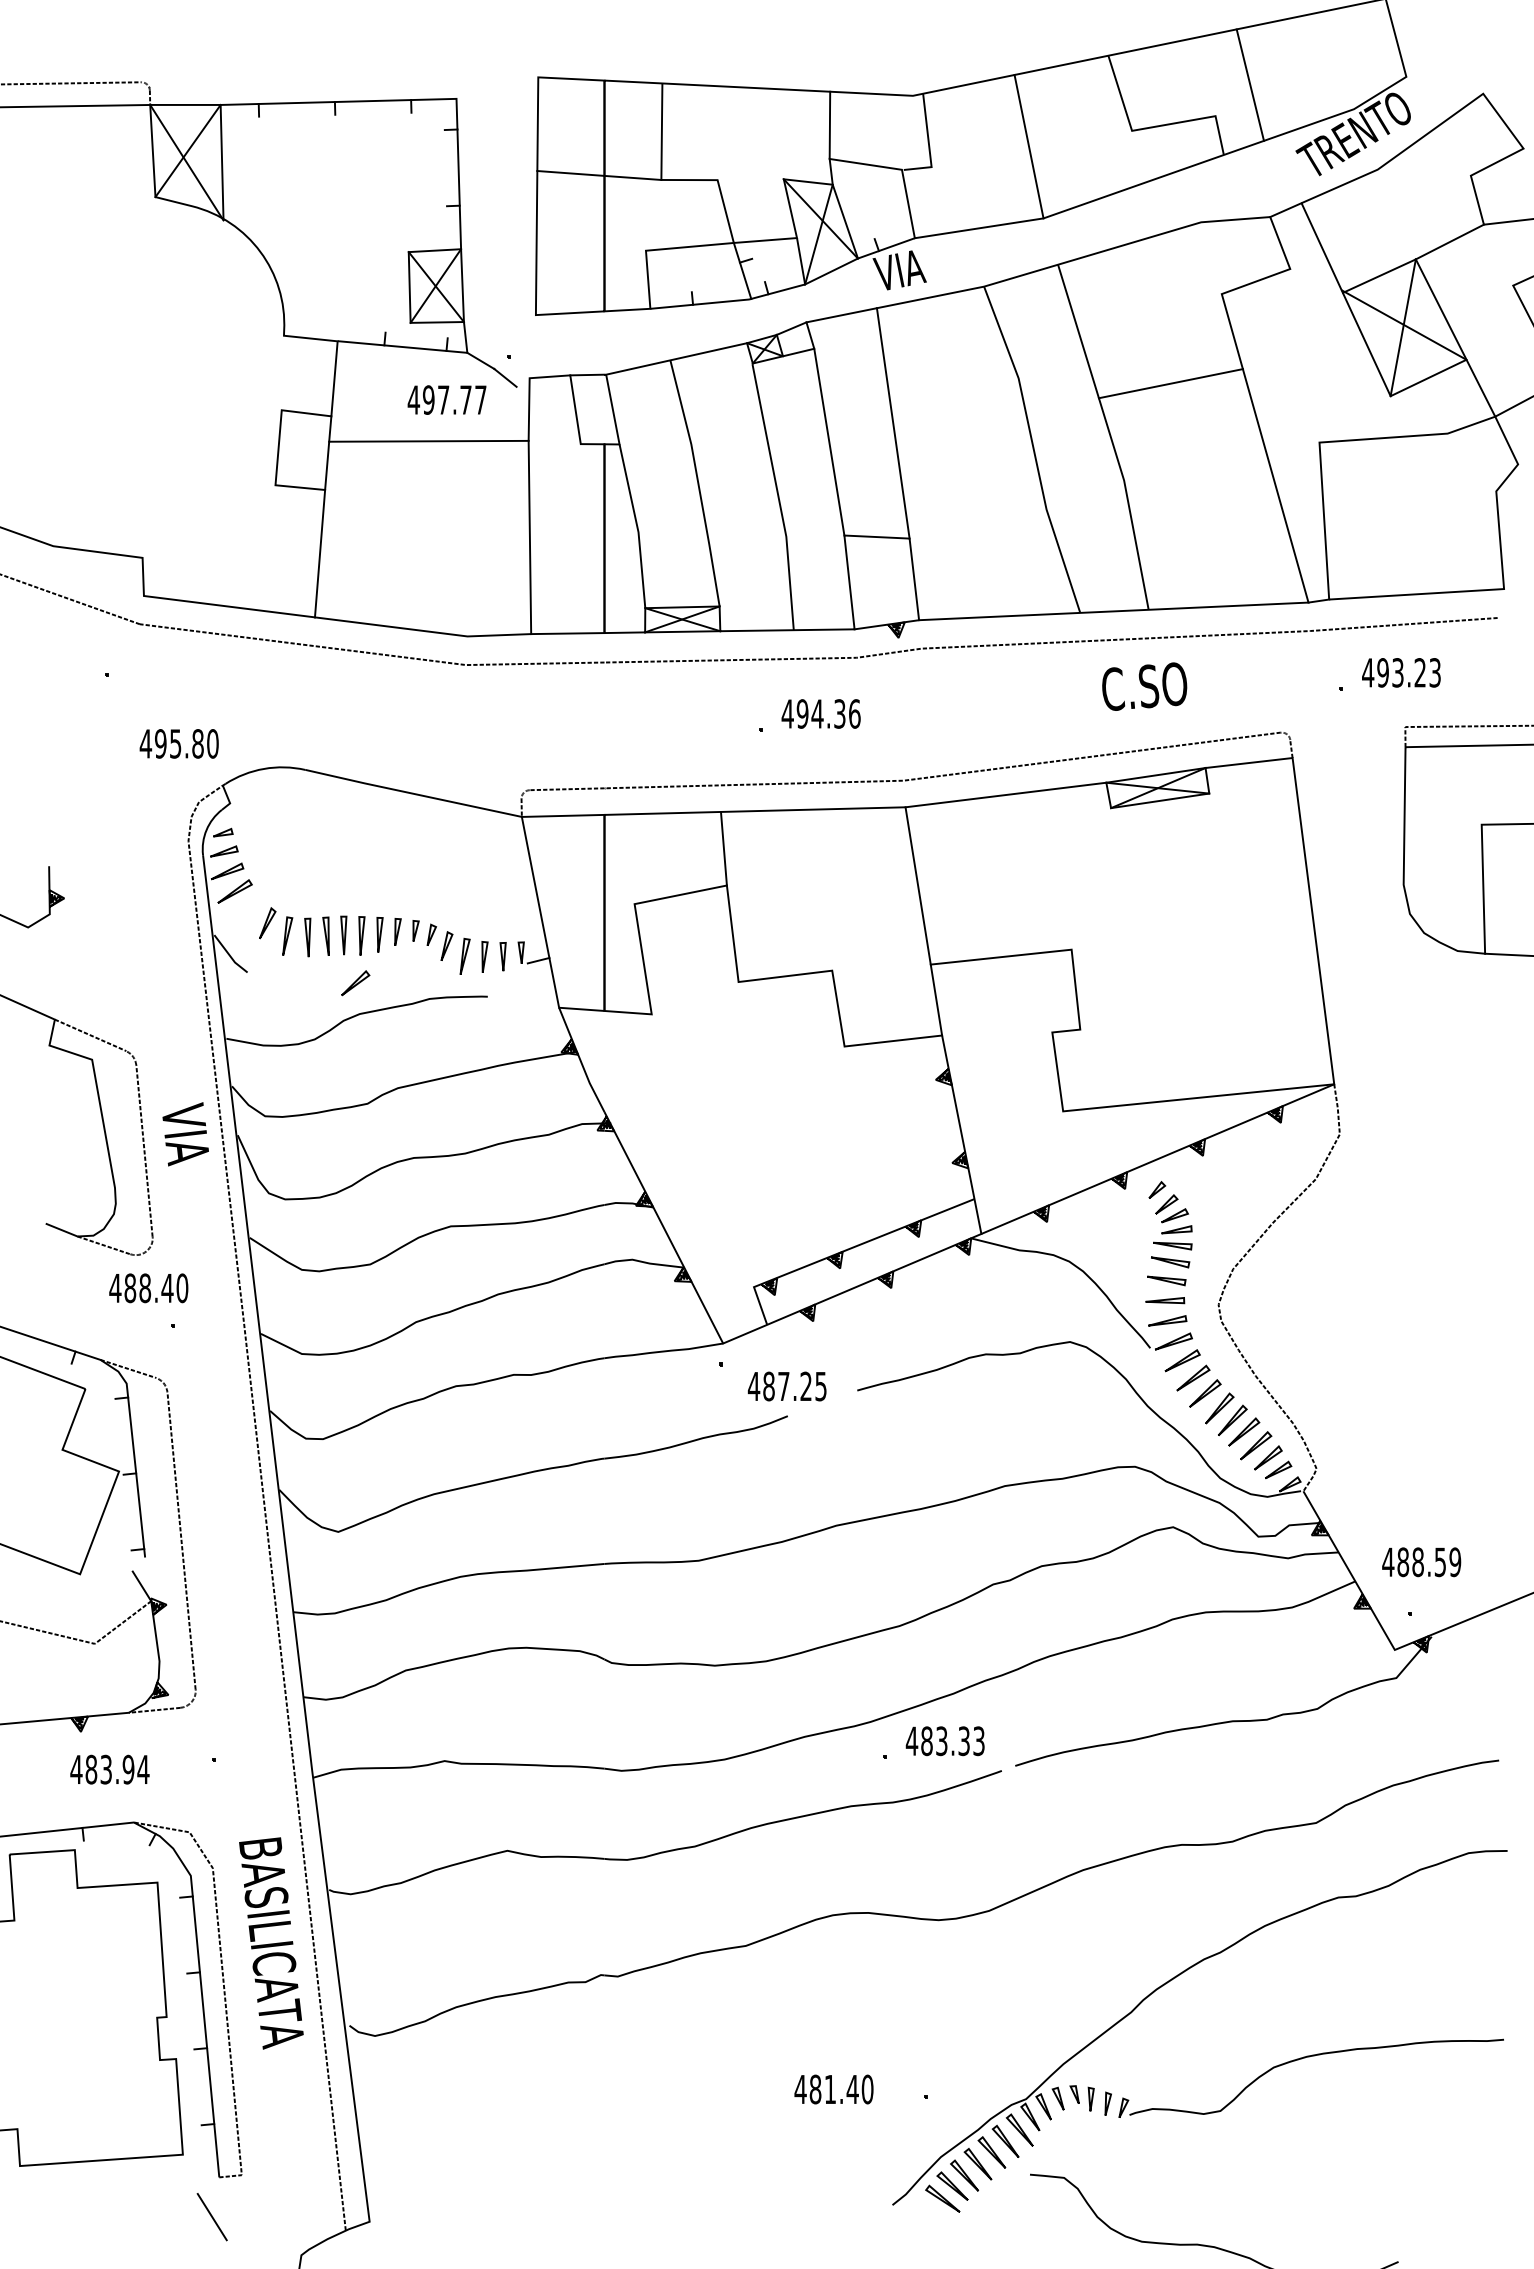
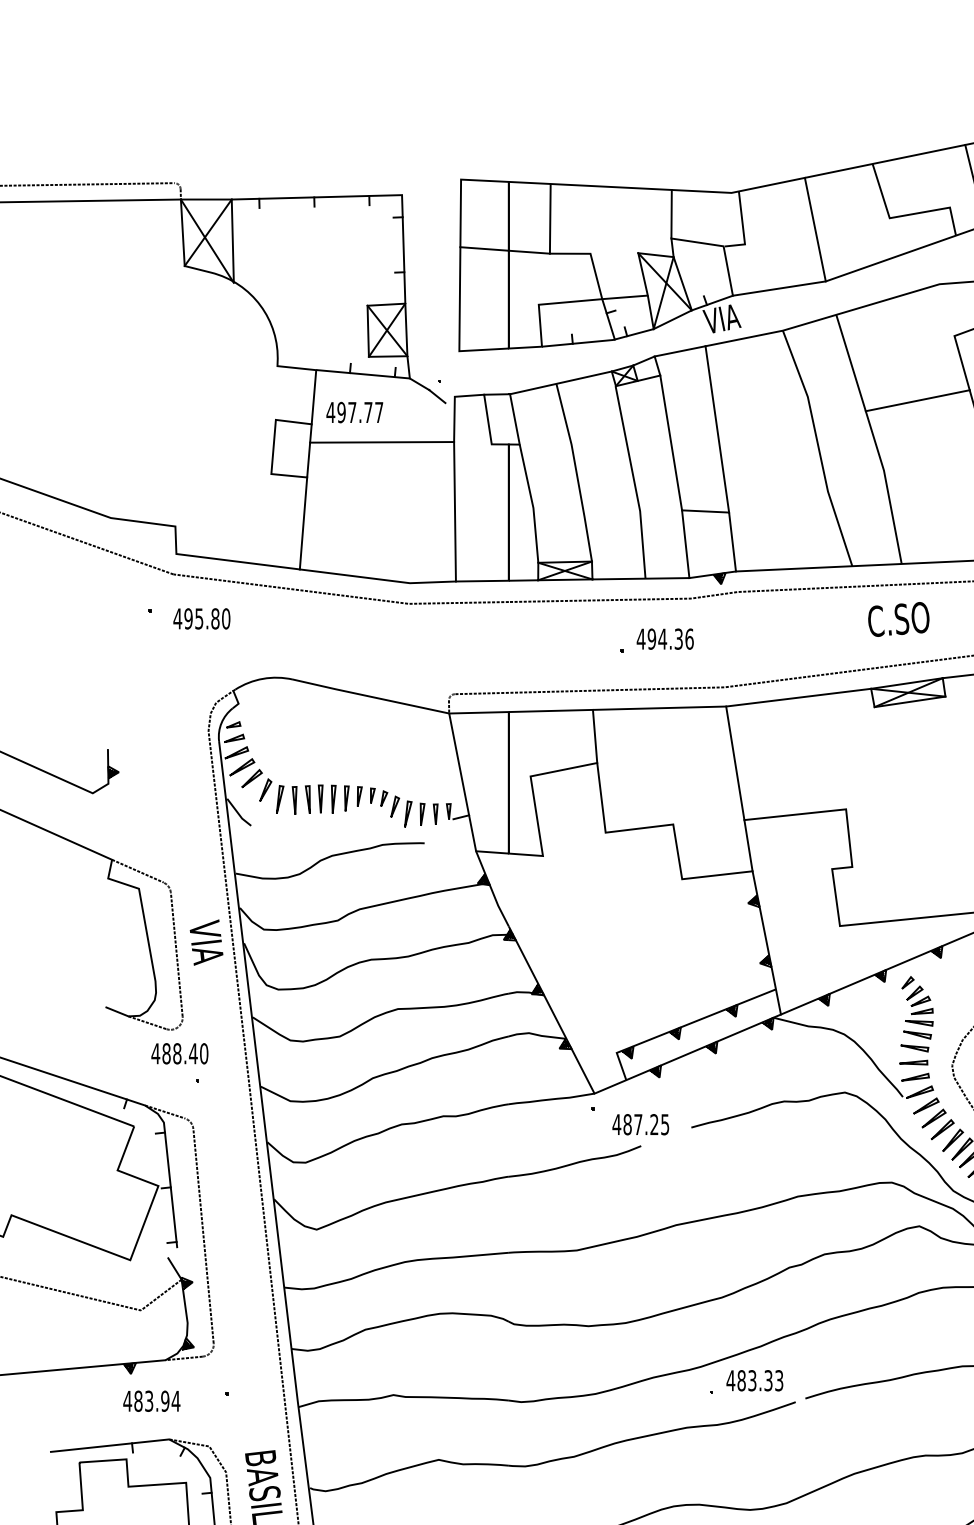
text: (446, 399) -> (354, 412), moved
text: (178, 743) -> (201, 618), moved
part: (355, 983) -> (251, 778), moved

